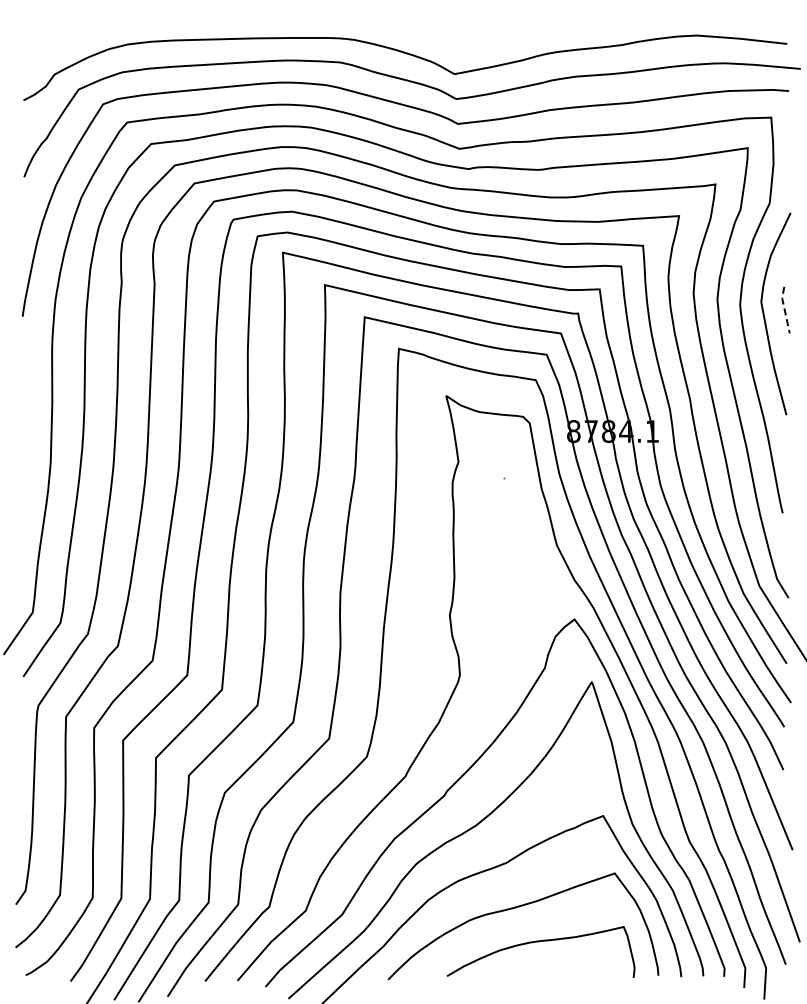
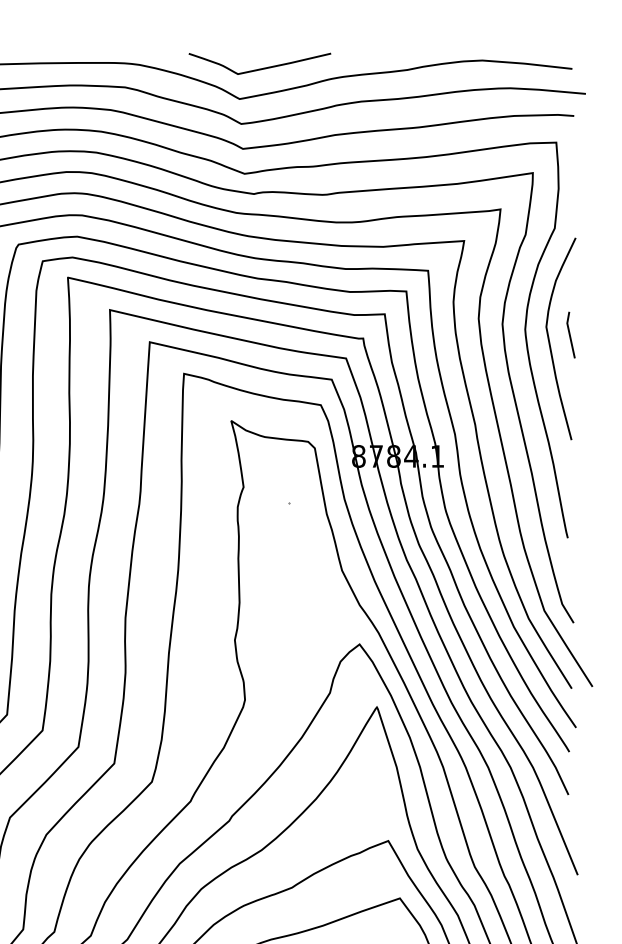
curve: (474, 43) -> (259, 68), added
line: (784, 310) -> (569, 335), dashed -> solid

